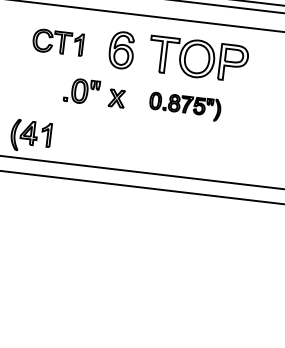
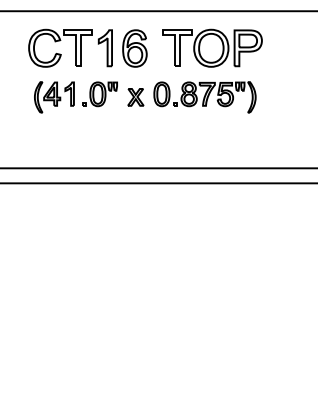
part: (58, 41) -> (70, 47), size x1.67
part: (184, 106) -> (204, 97), size x1.43
part: (31, 136) -> (54, 97), moved

